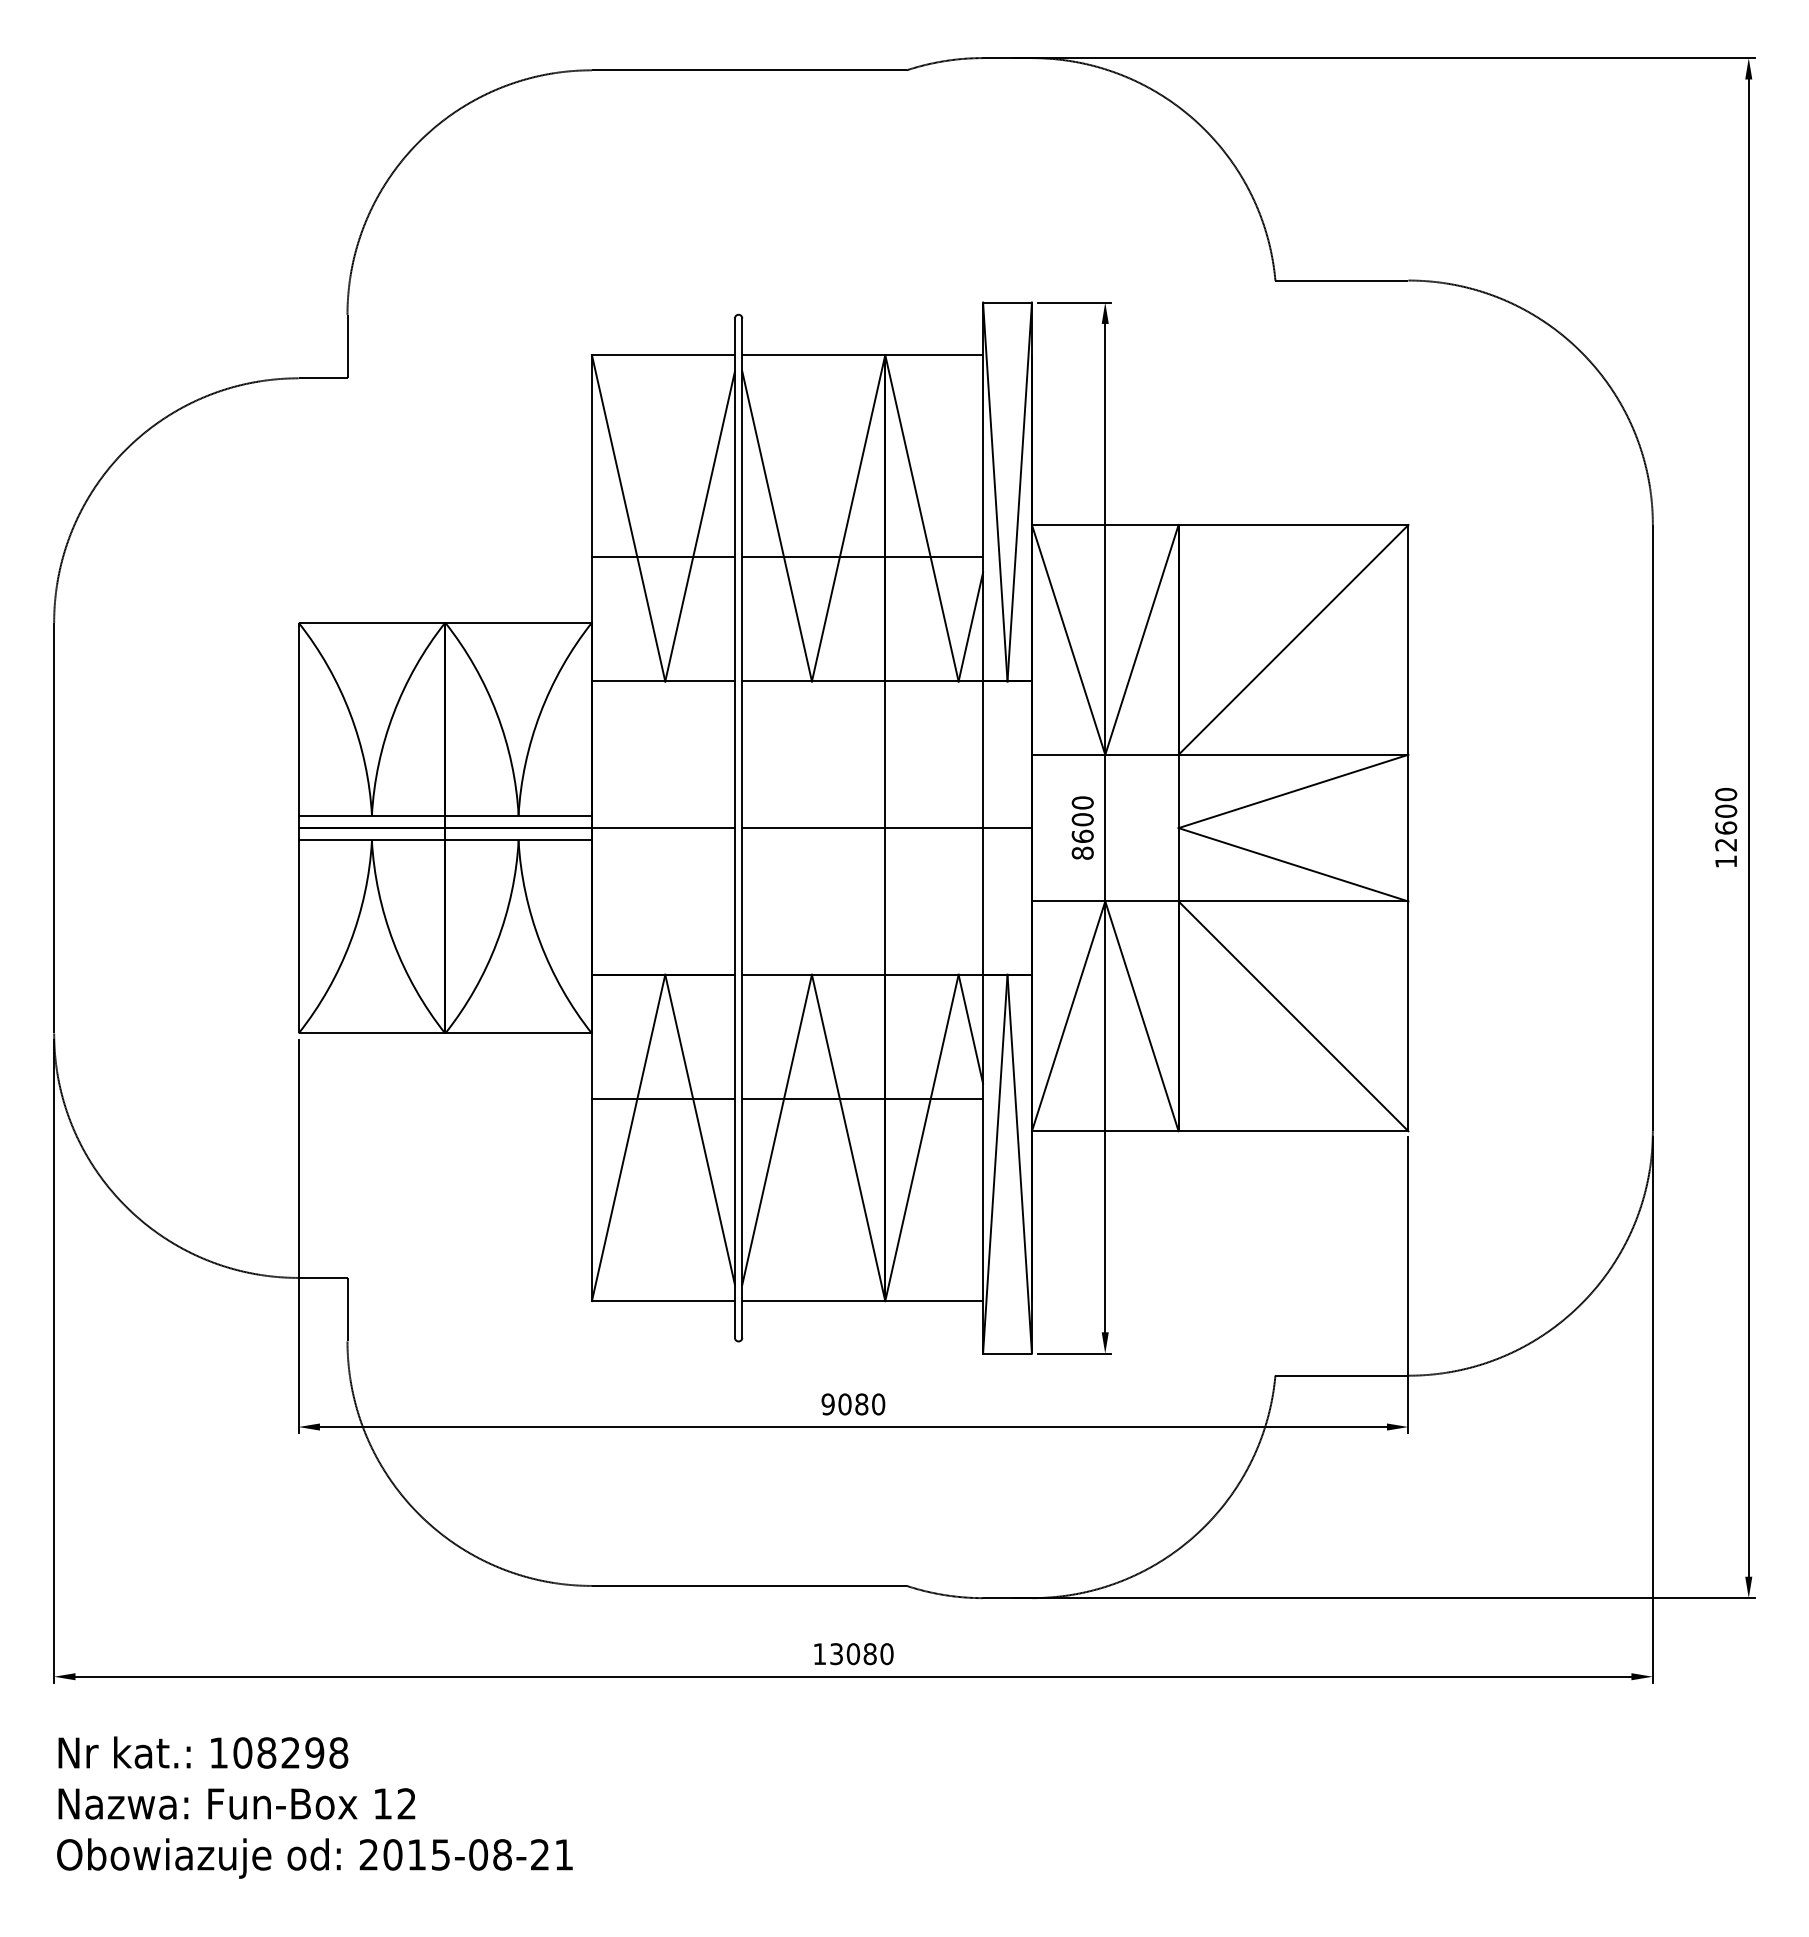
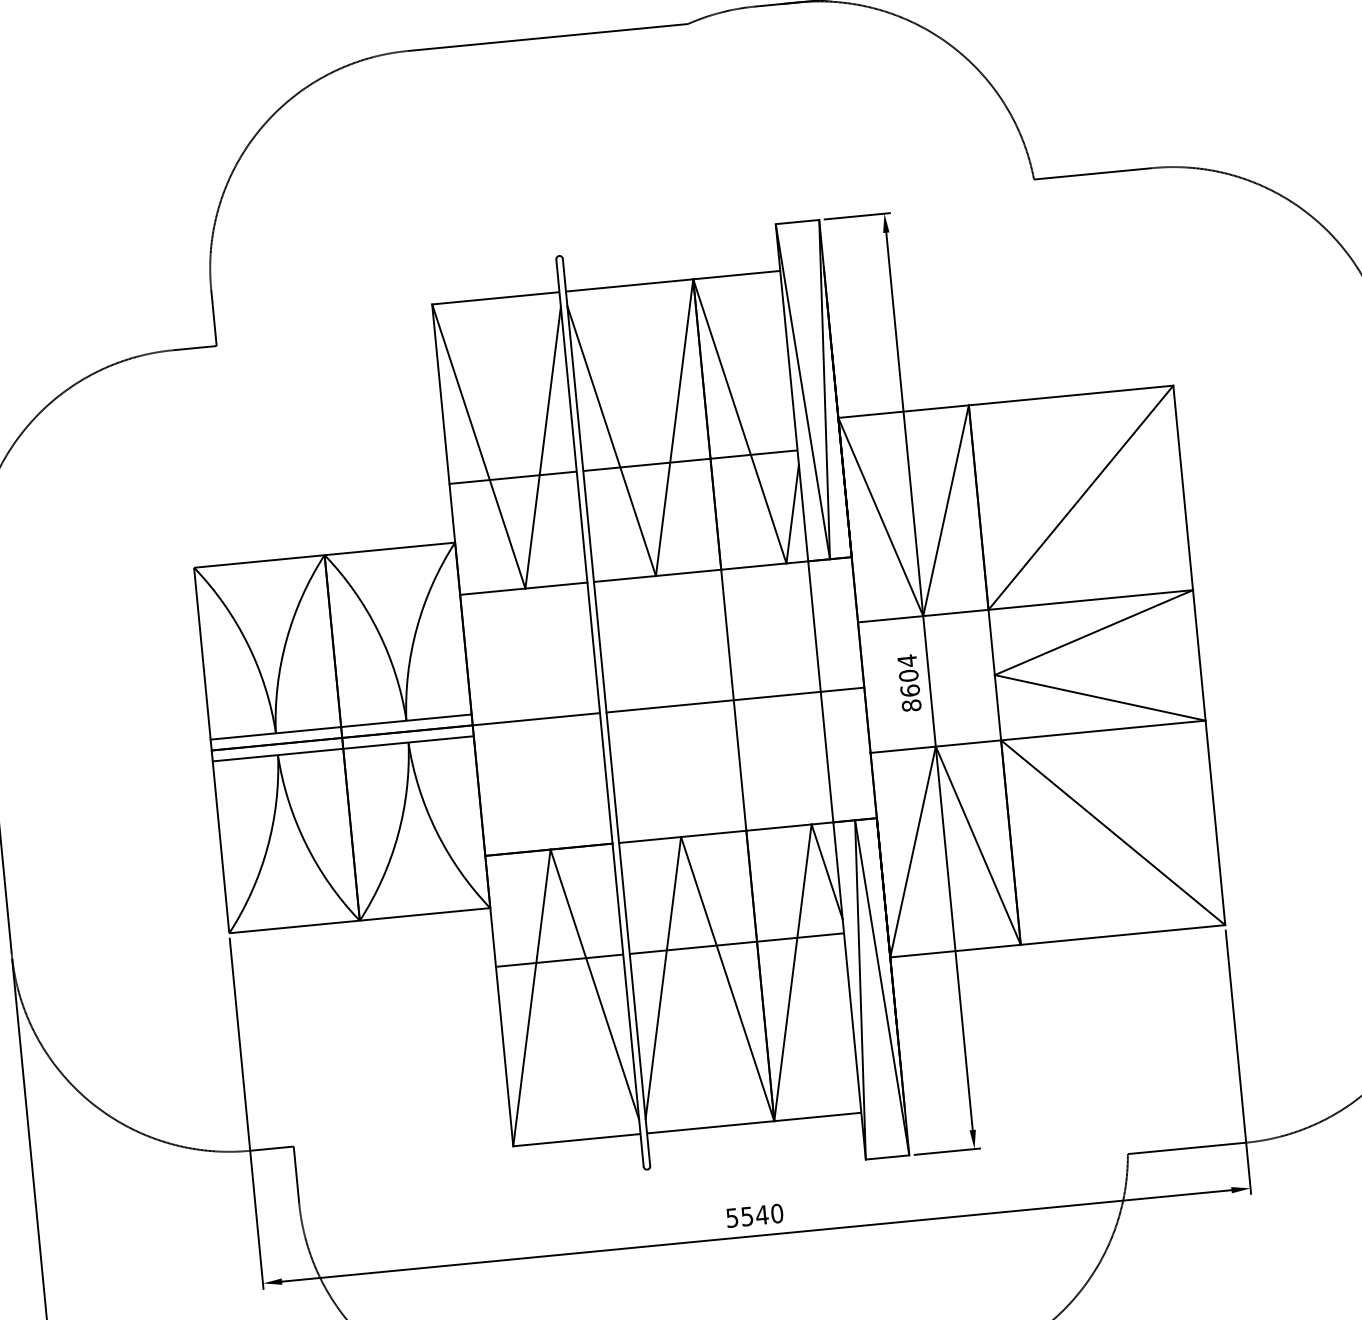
text: (1082, 802) -> (907, 660), 8600 -> 8604
text: (844, 1404) -> (746, 1216), 9080 -> 5540

